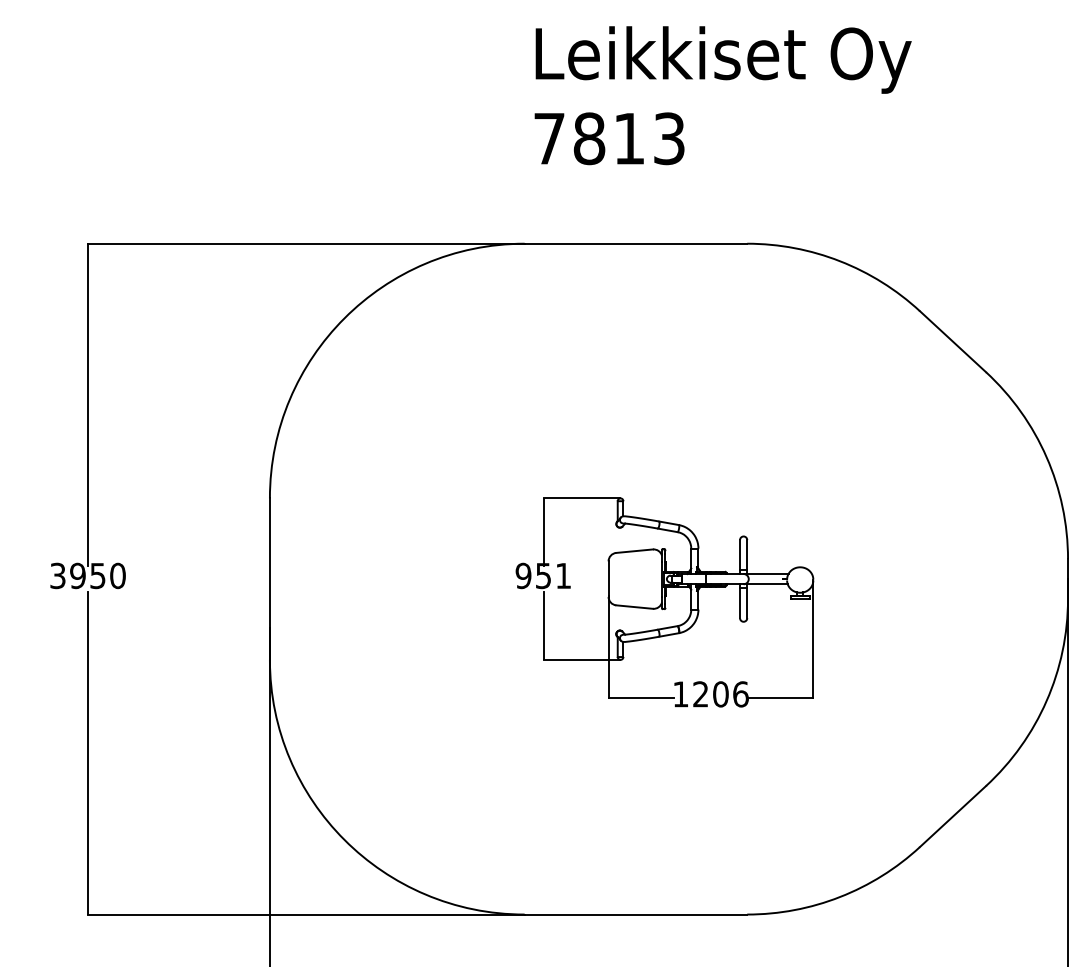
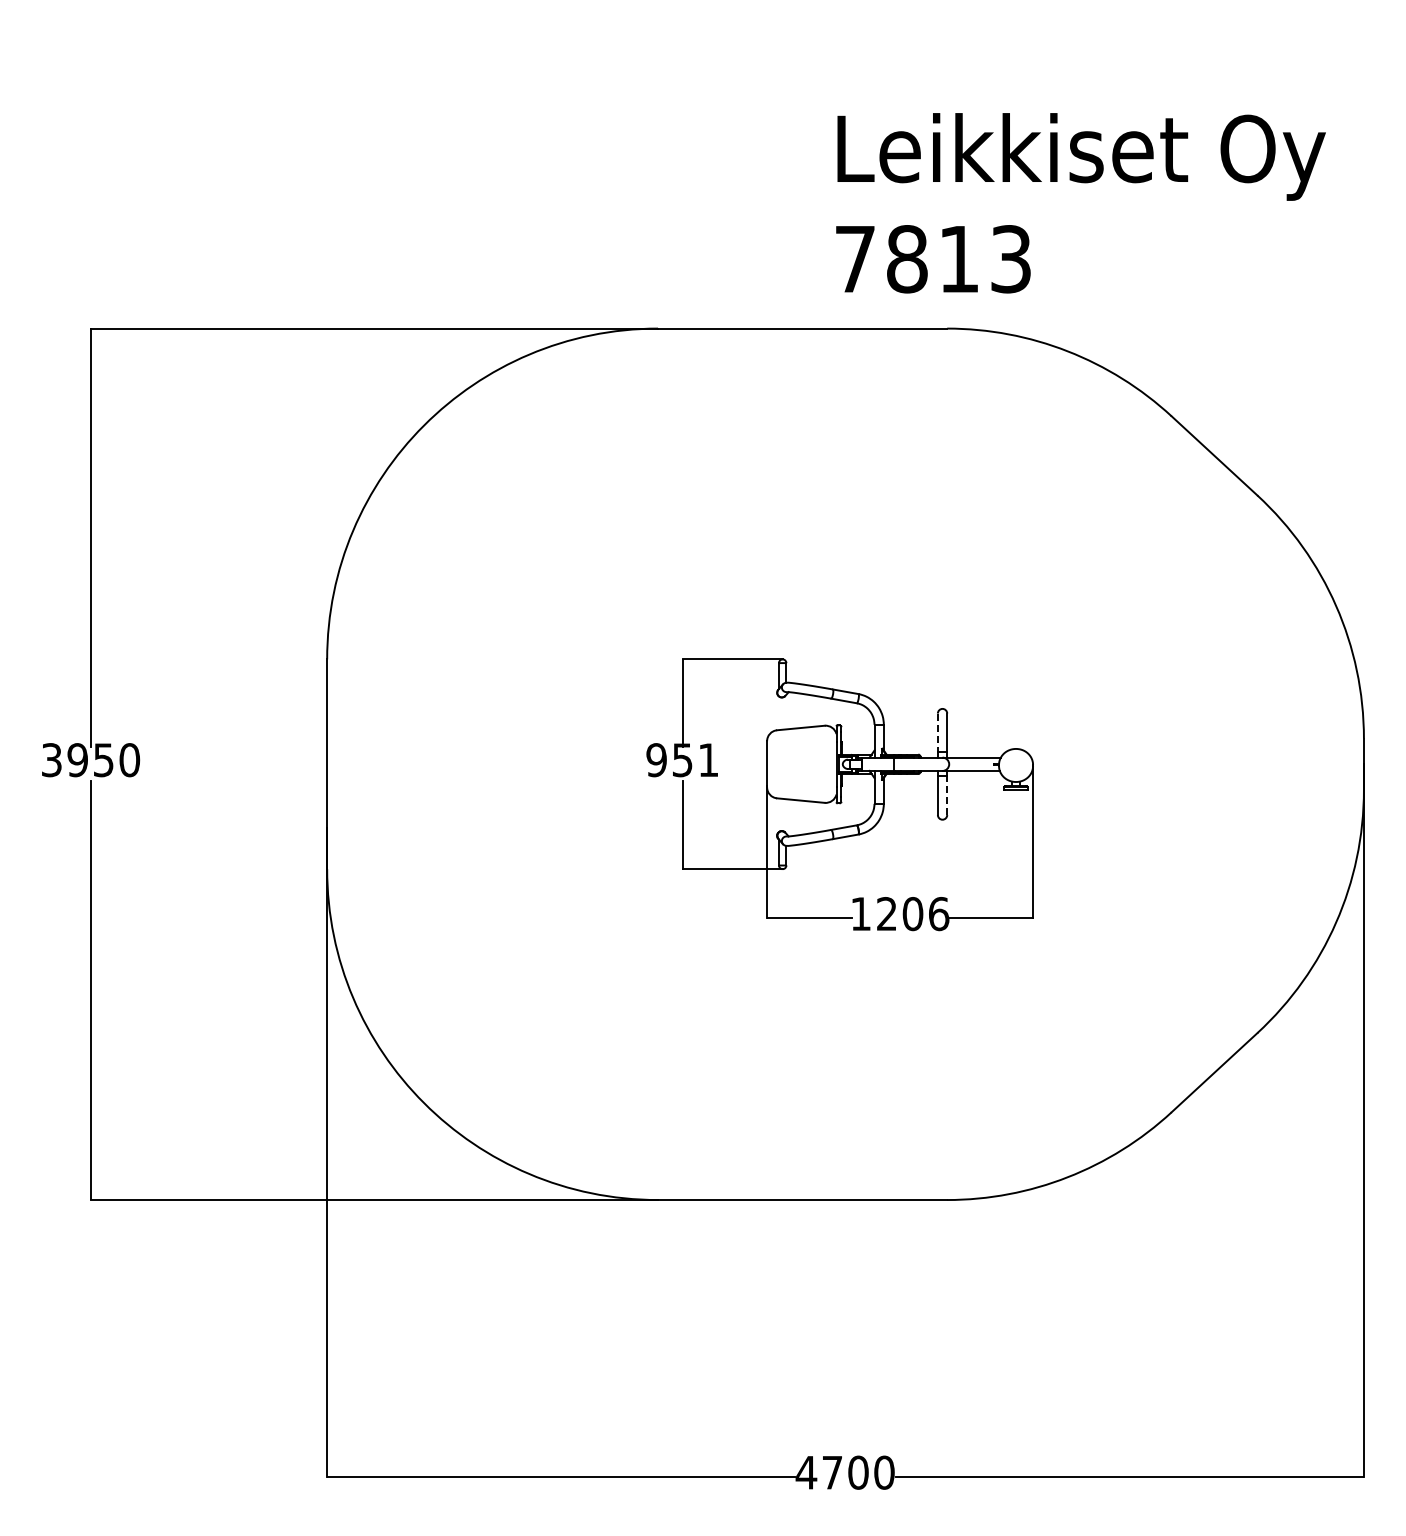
text: (722, 95) -> (1080, 203), moved
line: (739, 555) -> (937, 733), solid -> dashed
line: (747, 603) -> (947, 795), solid -> dashed

